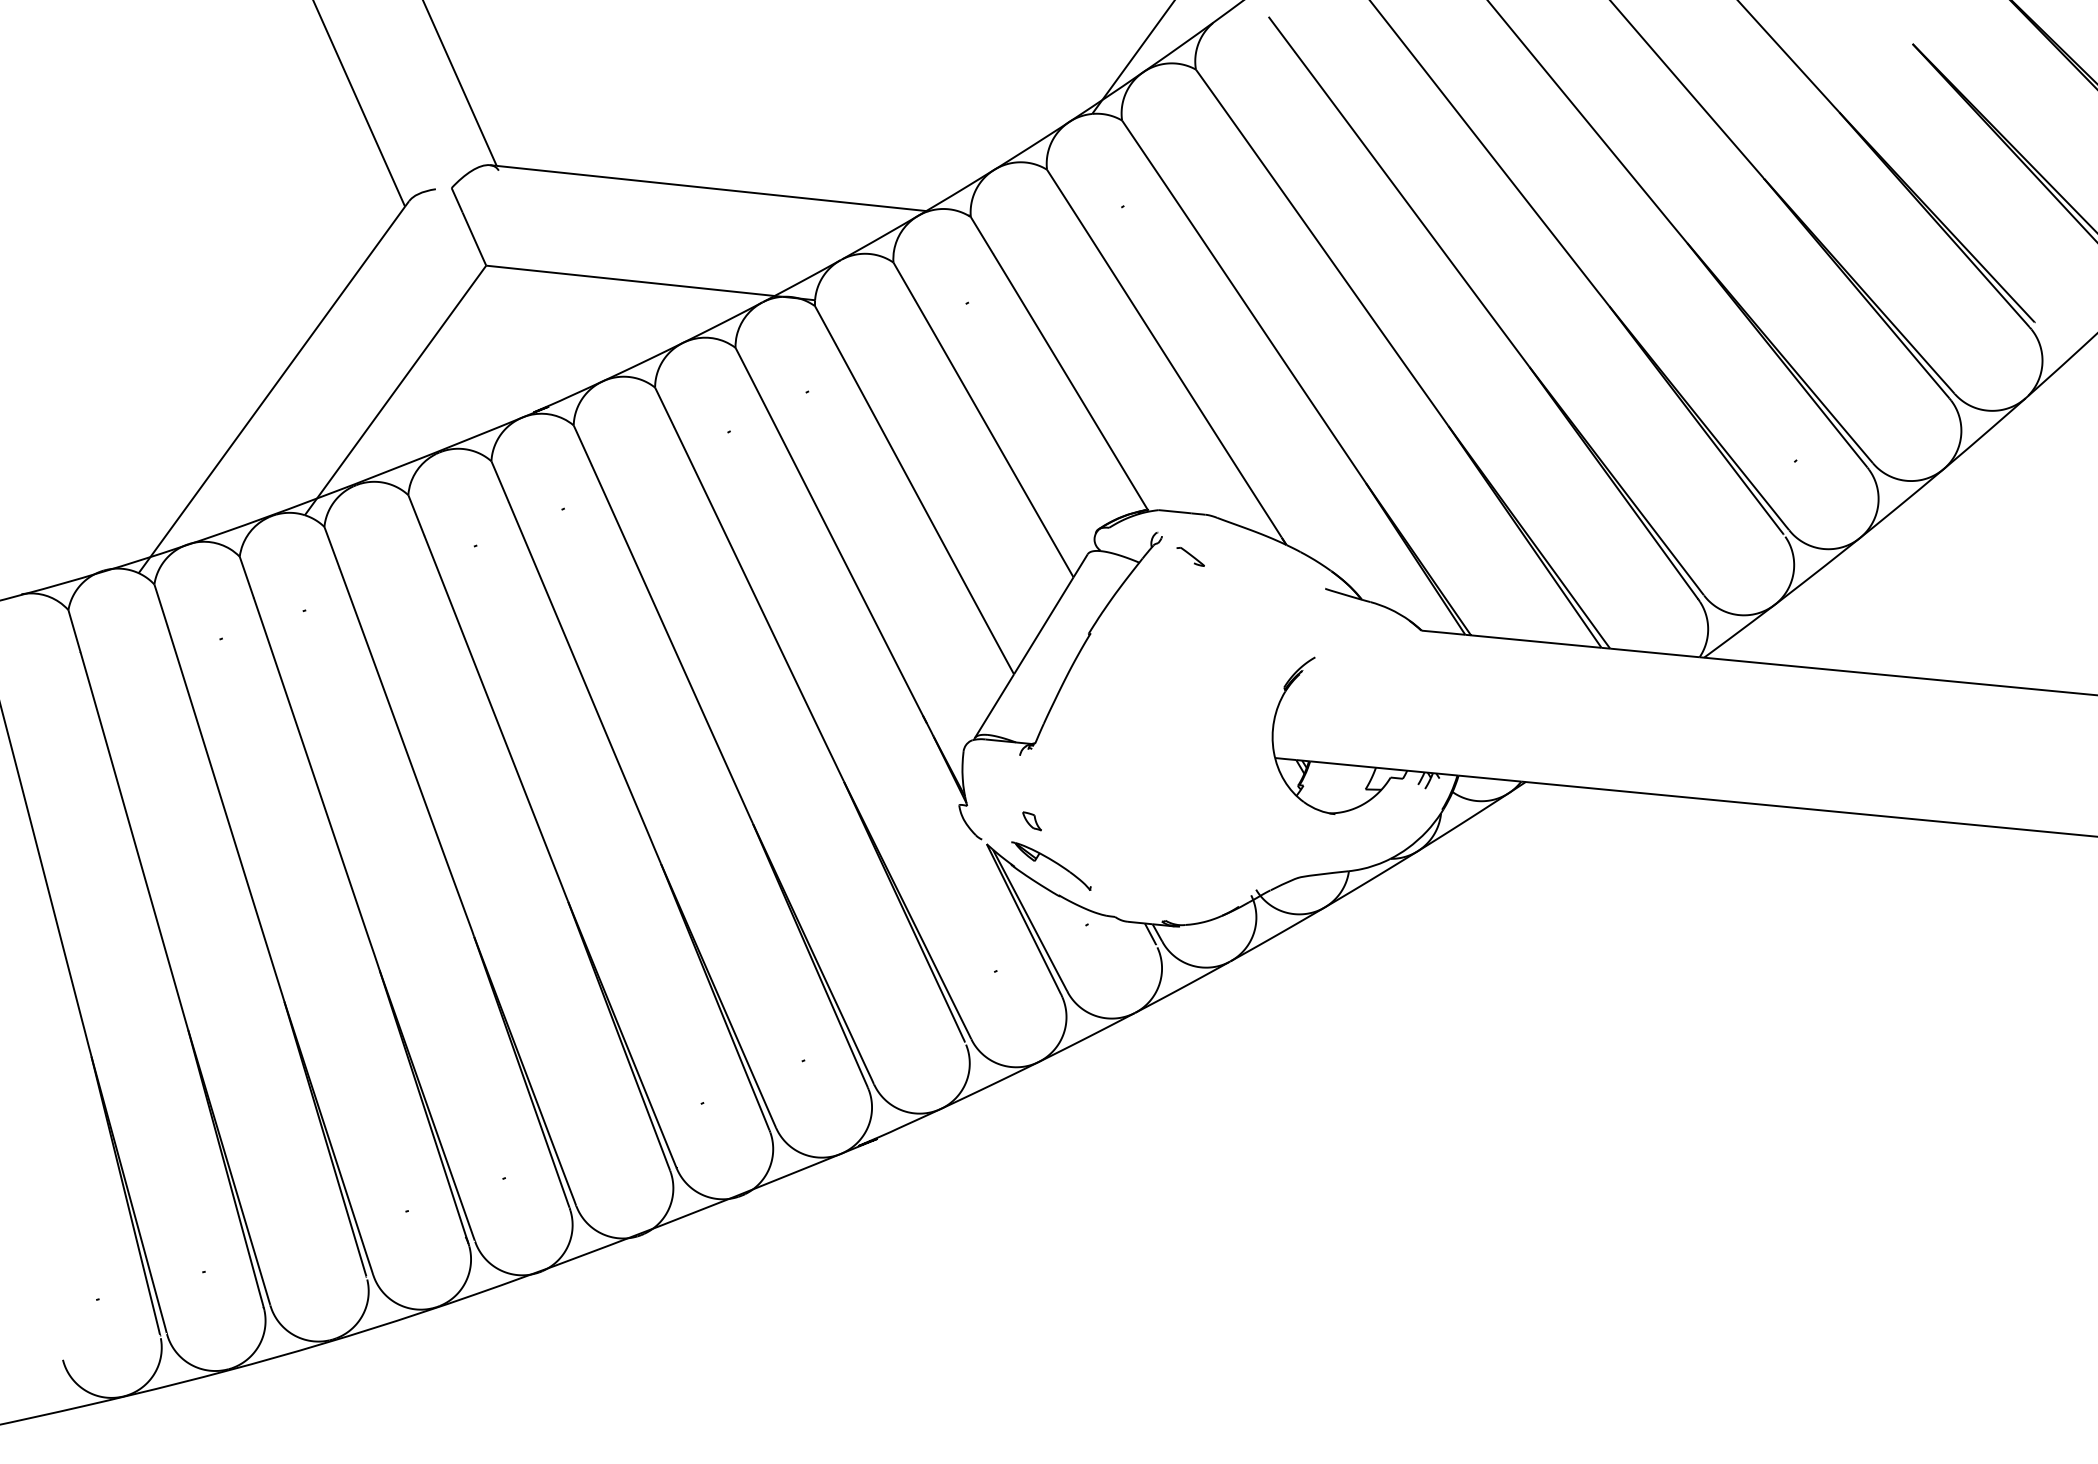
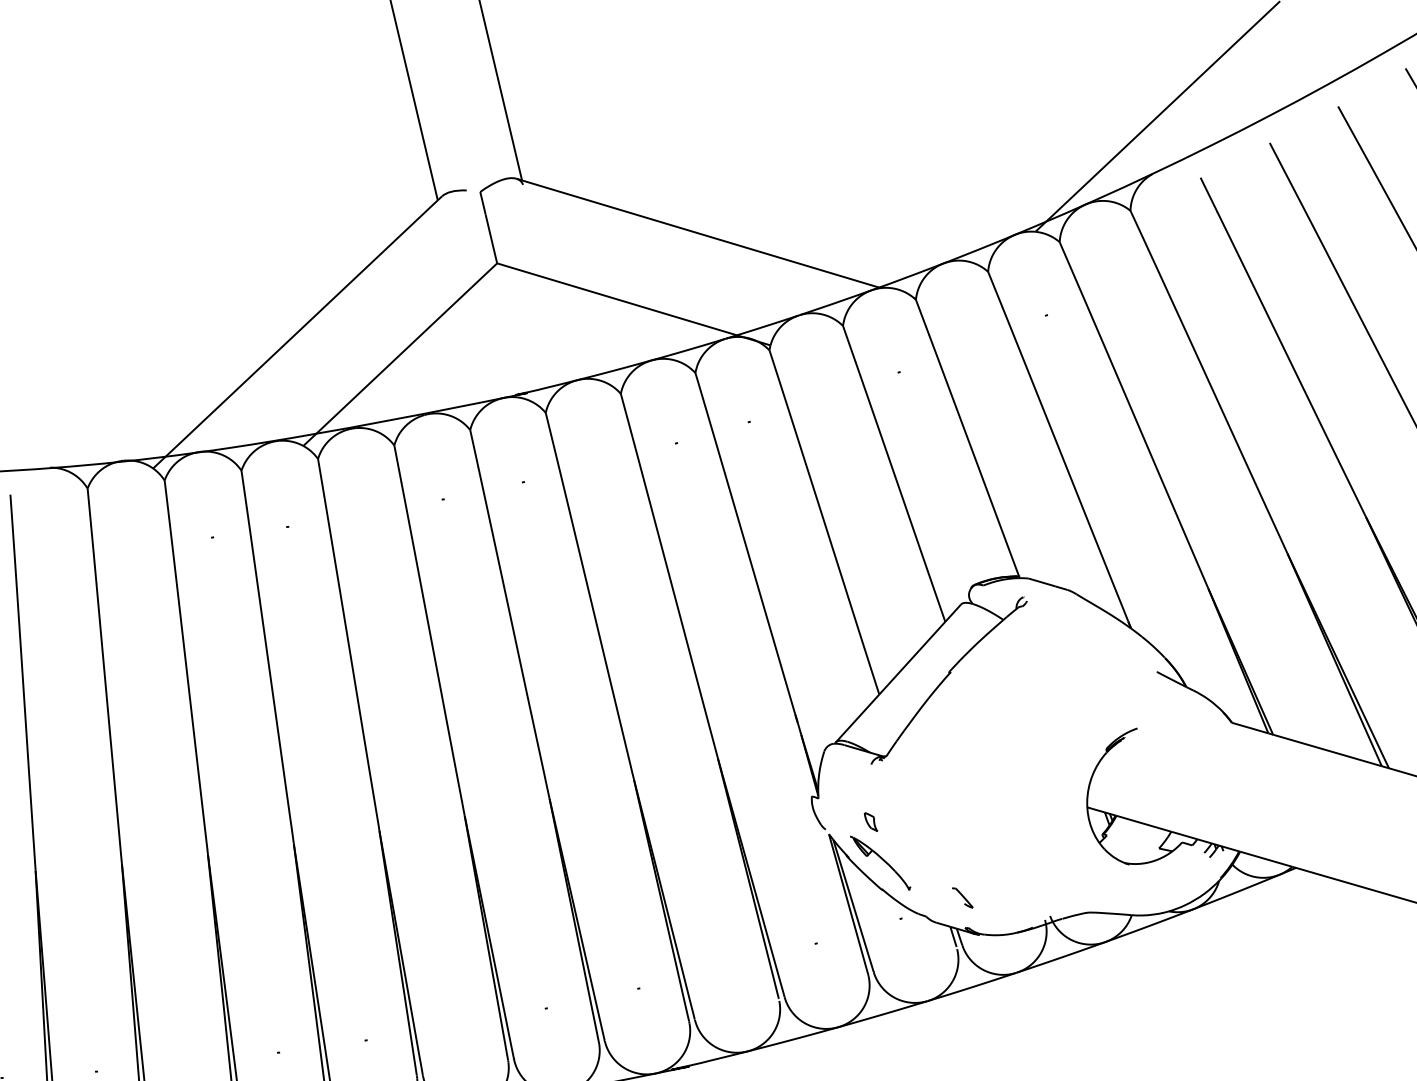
part: (1190, 556) -> (962, 897), moved

